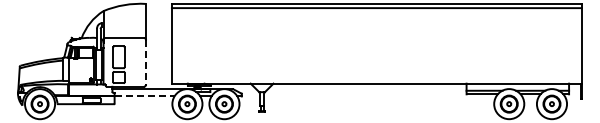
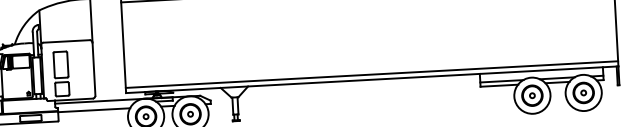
line: (146, 62) -> (94, 69), dashed -> solid
line: (376, 79) -> (371, 74), added
line: (145, 96) -> (95, 110), dashed -> solid

